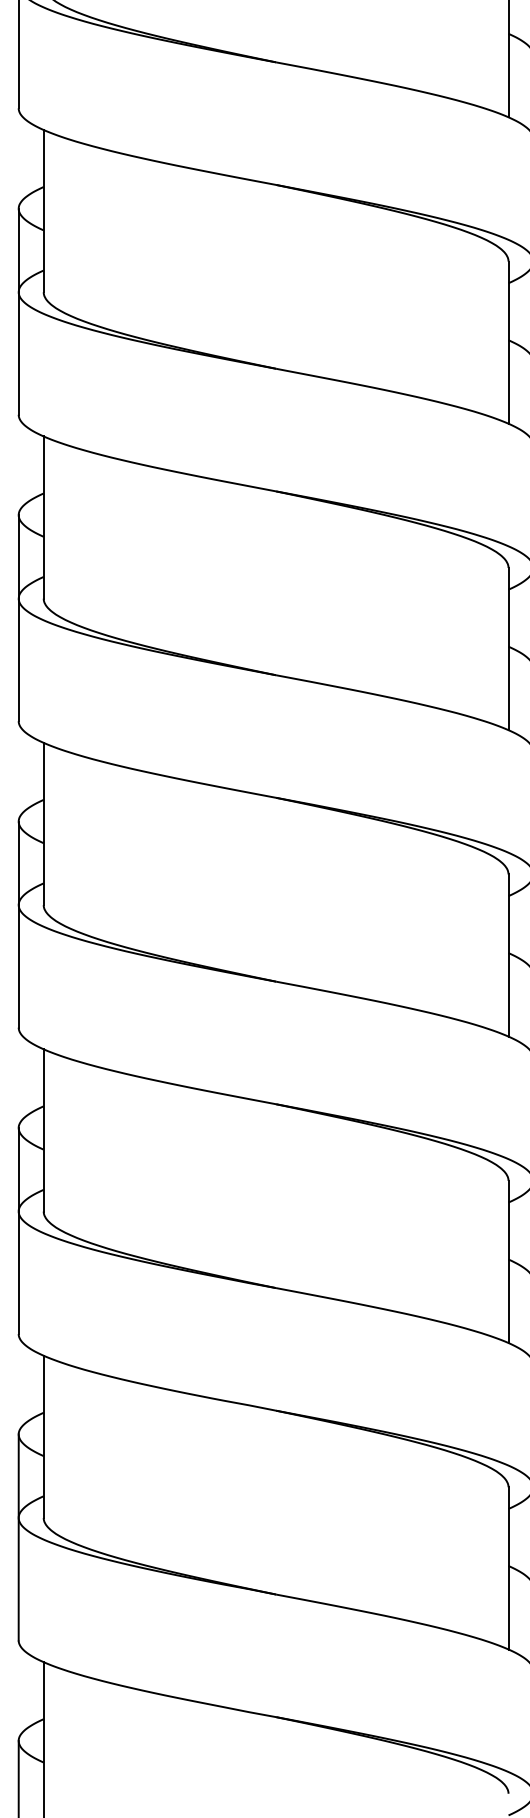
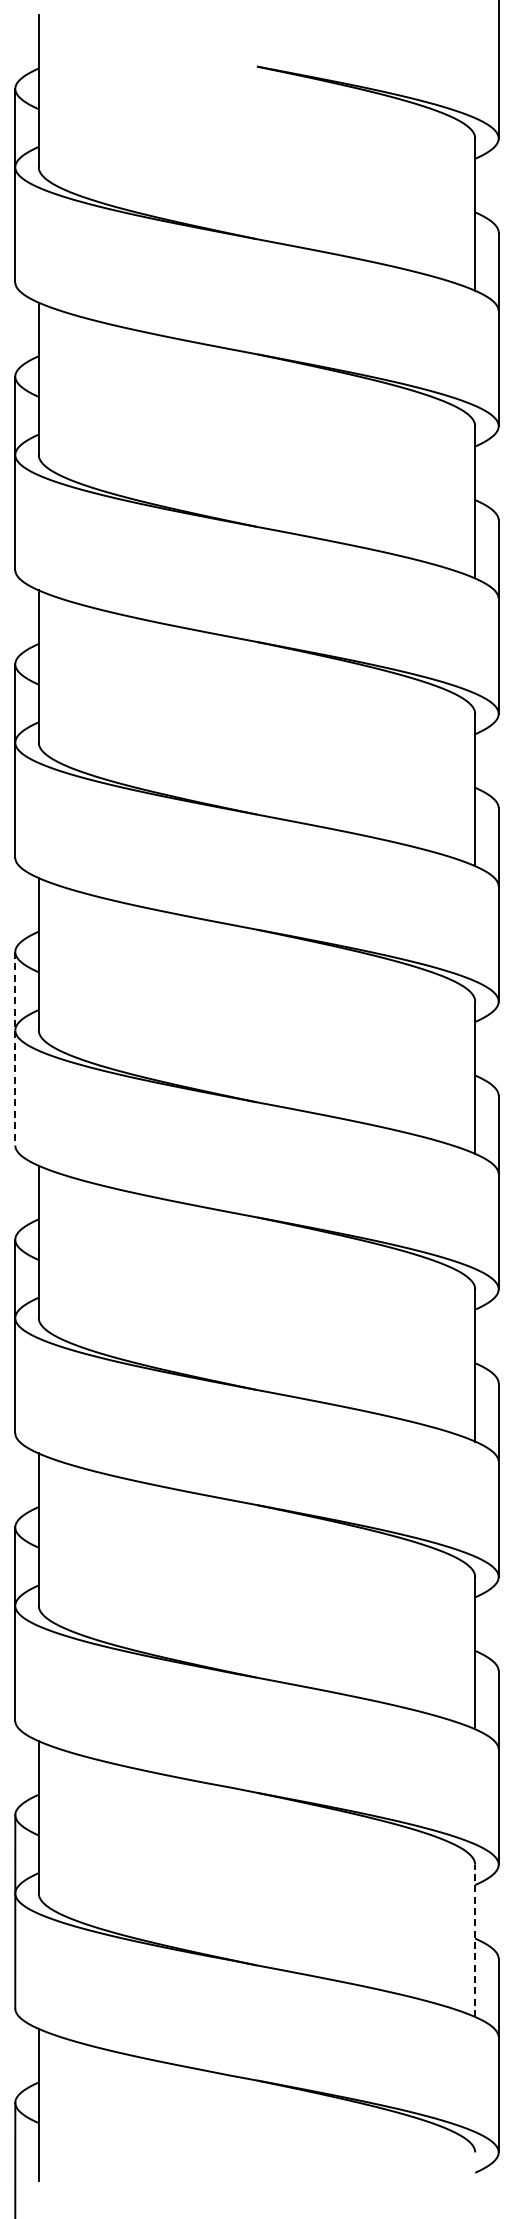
line: (18, 617) -> (15, 1048), solid -> dashed
line: (508, 1568) -> (475, 1940), solid -> dashed

